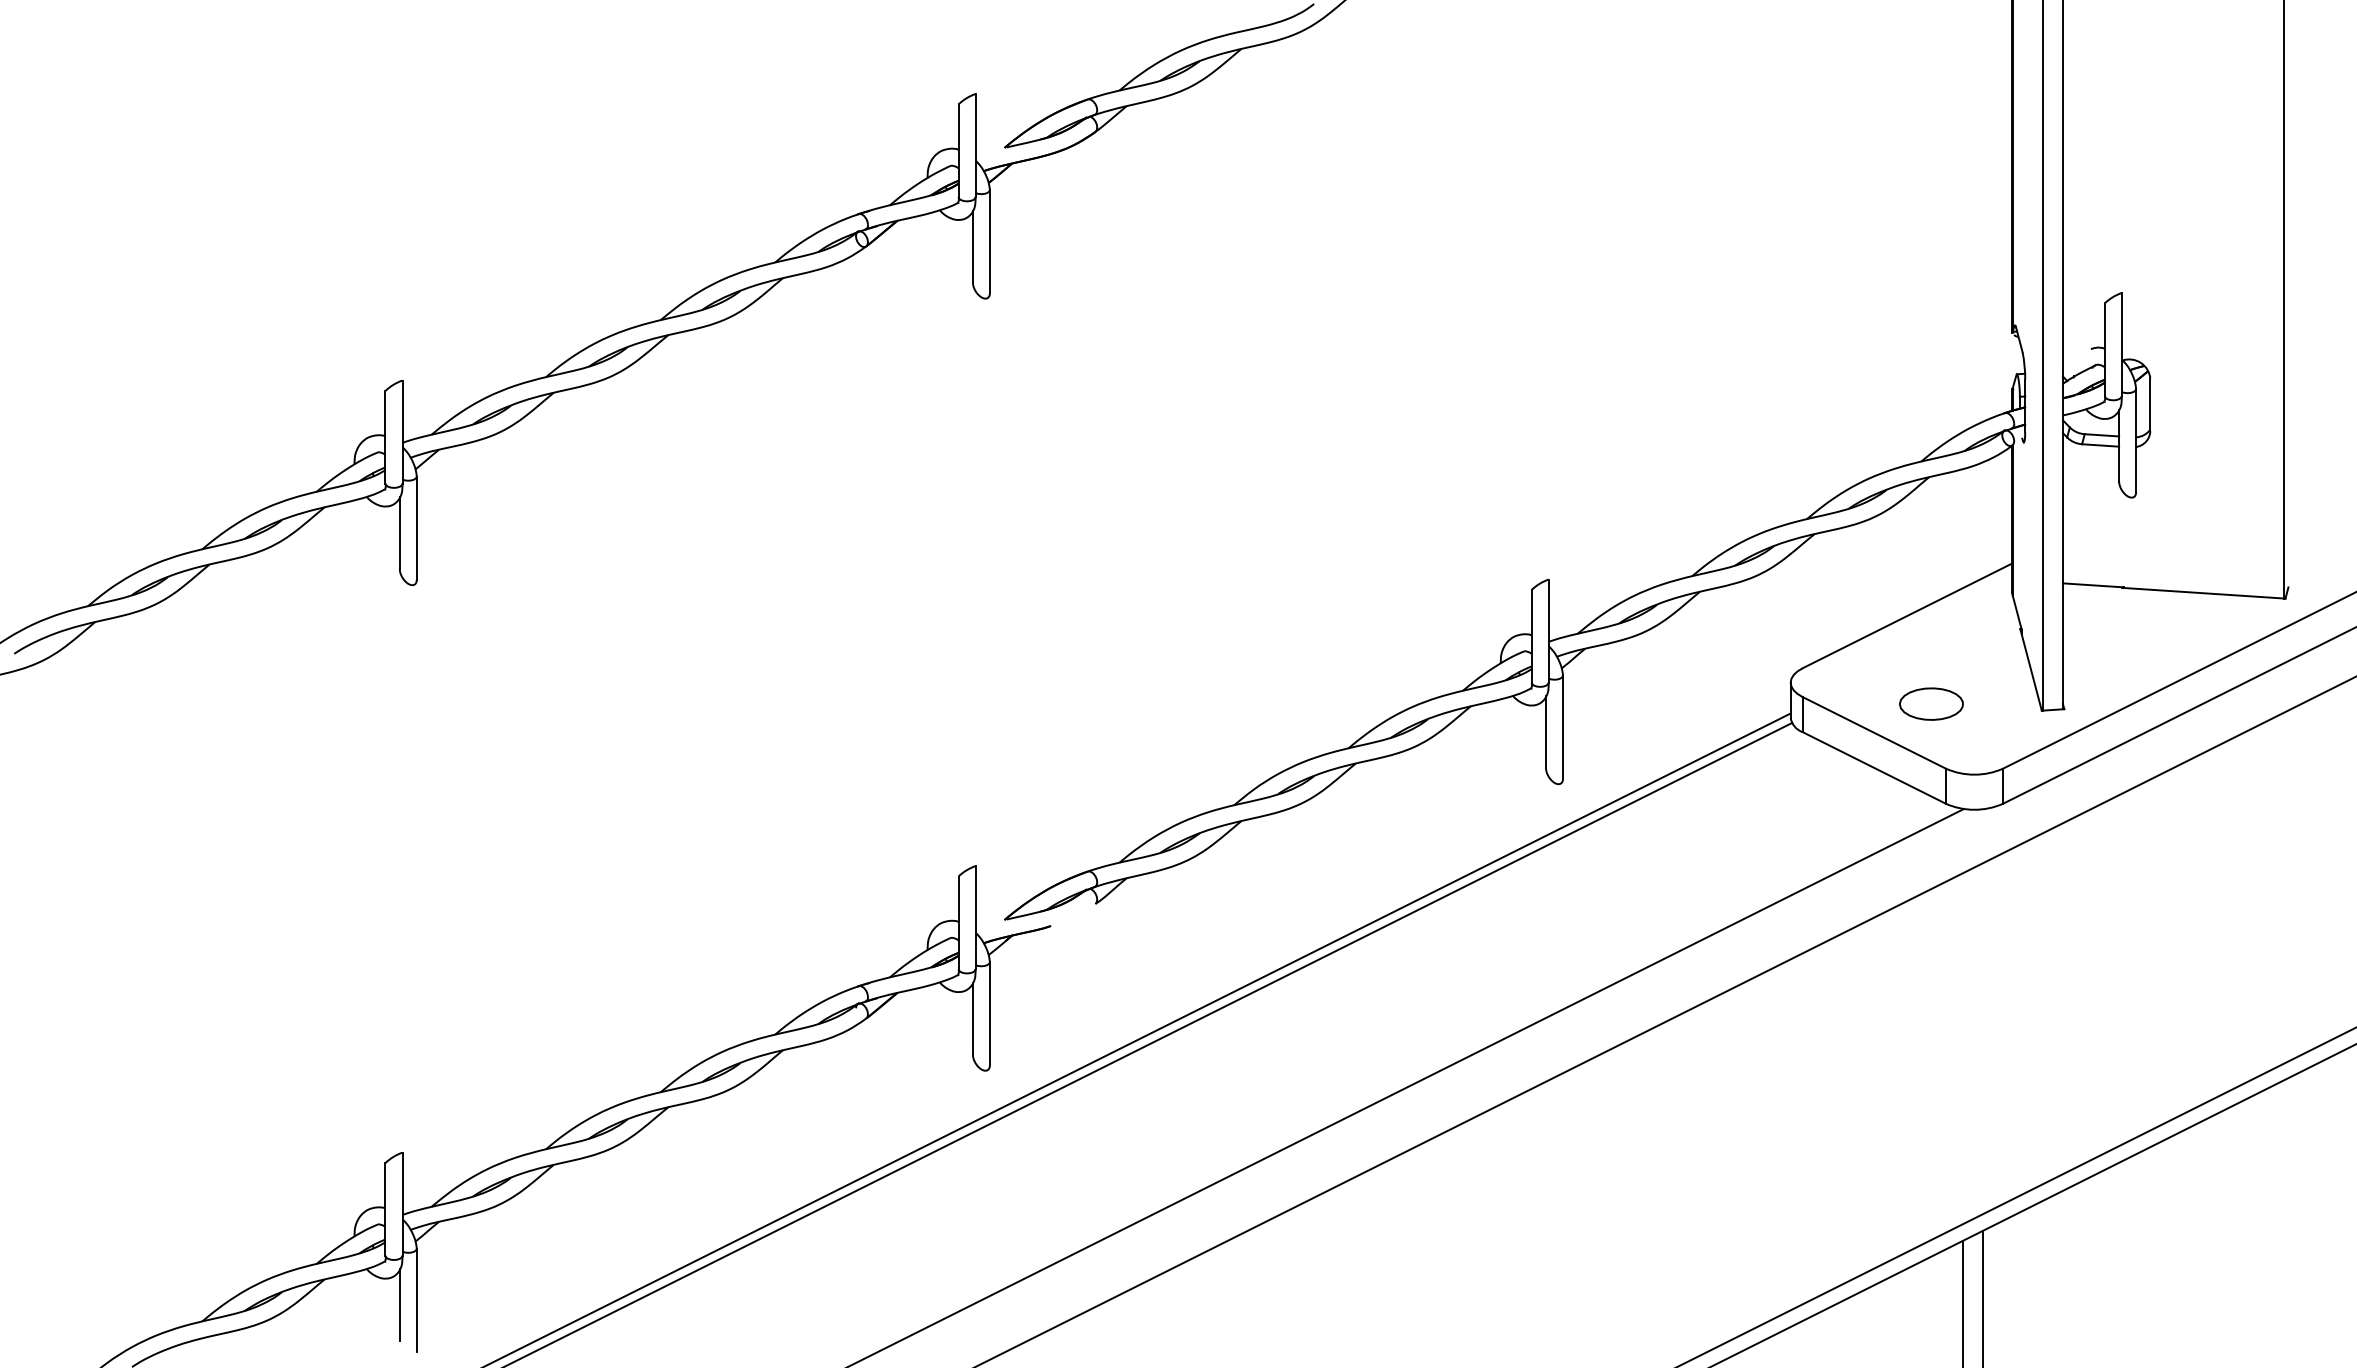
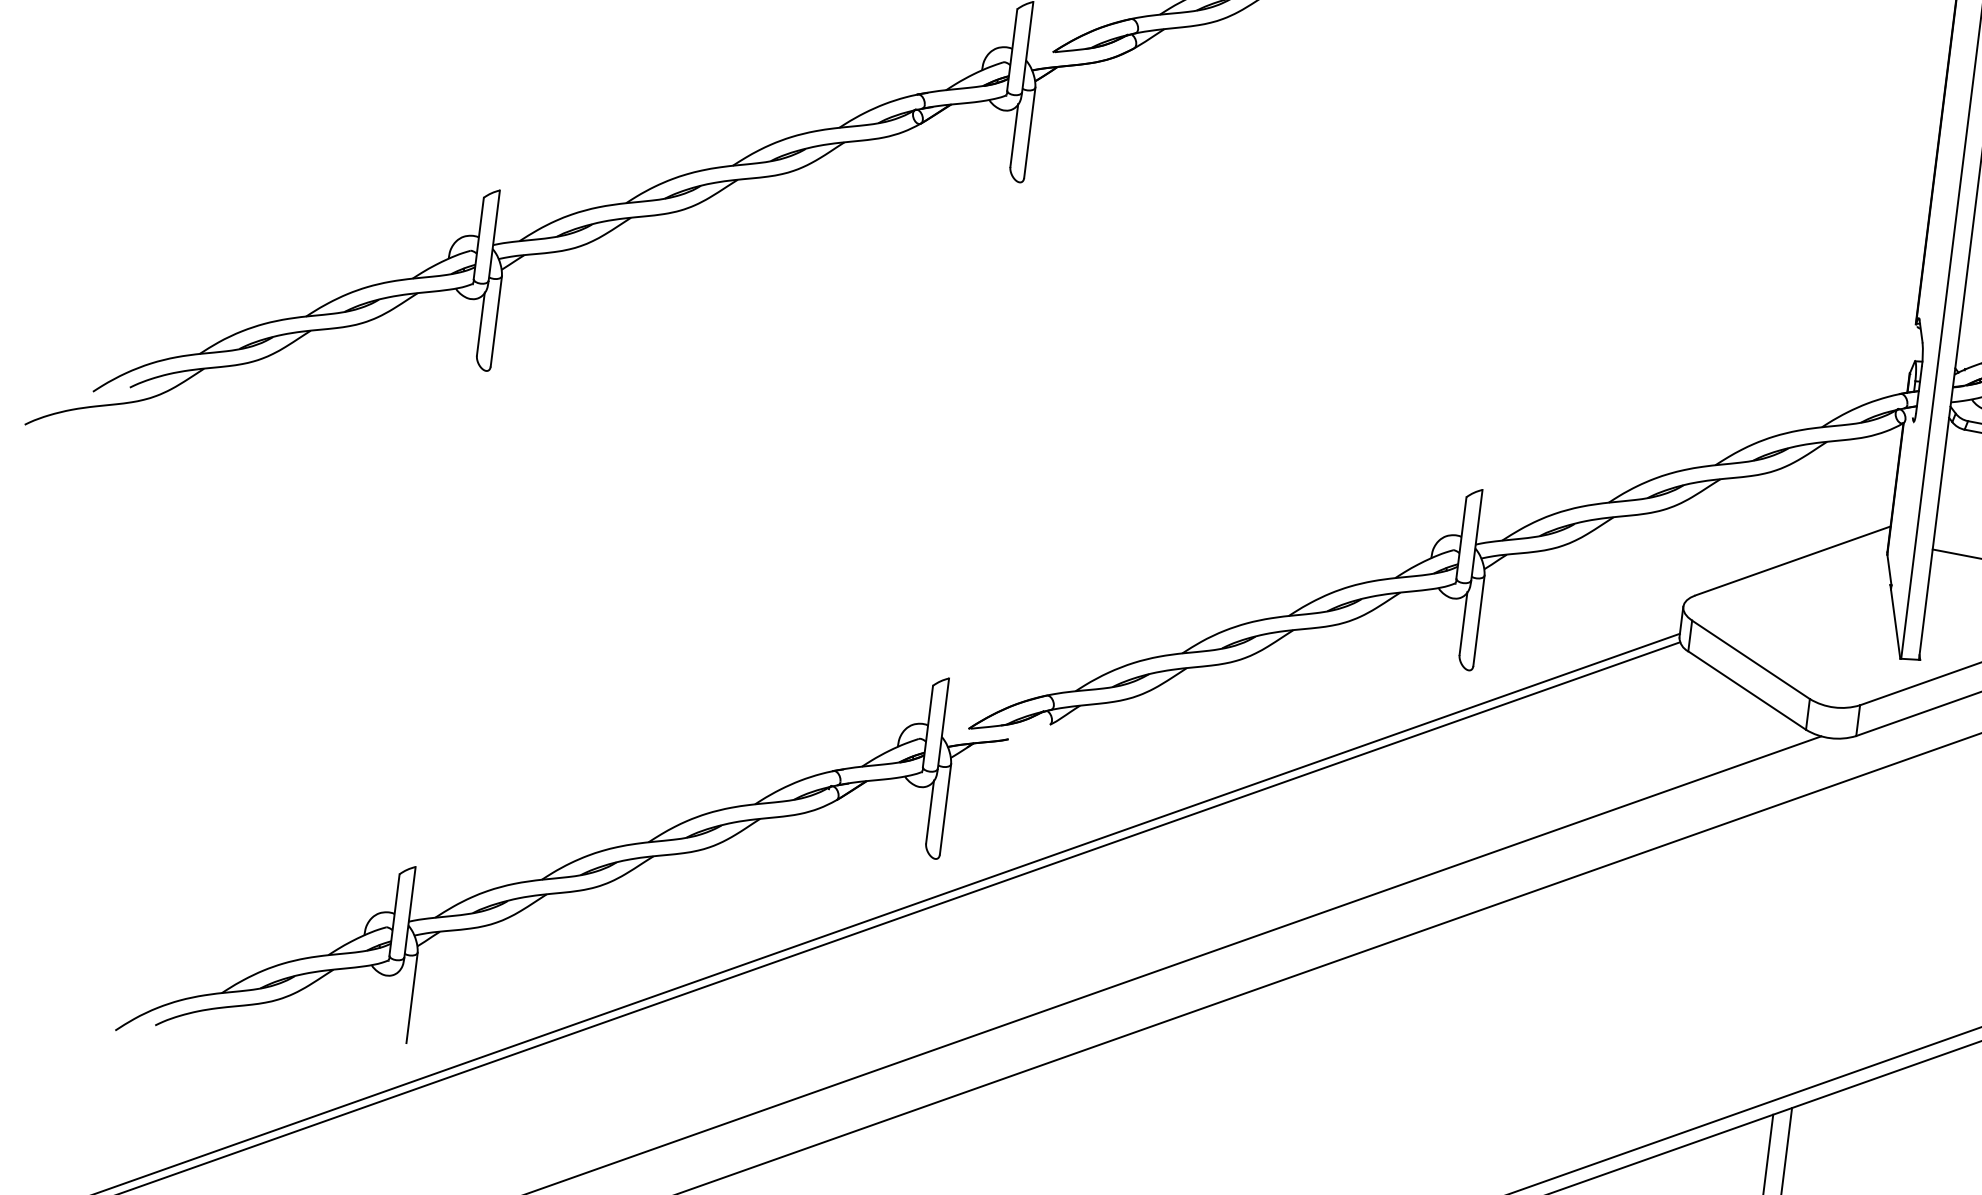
part: (1931, 703) -> (1804, 640), removed
line: (399, 1305) -> (396, 1000), removed

